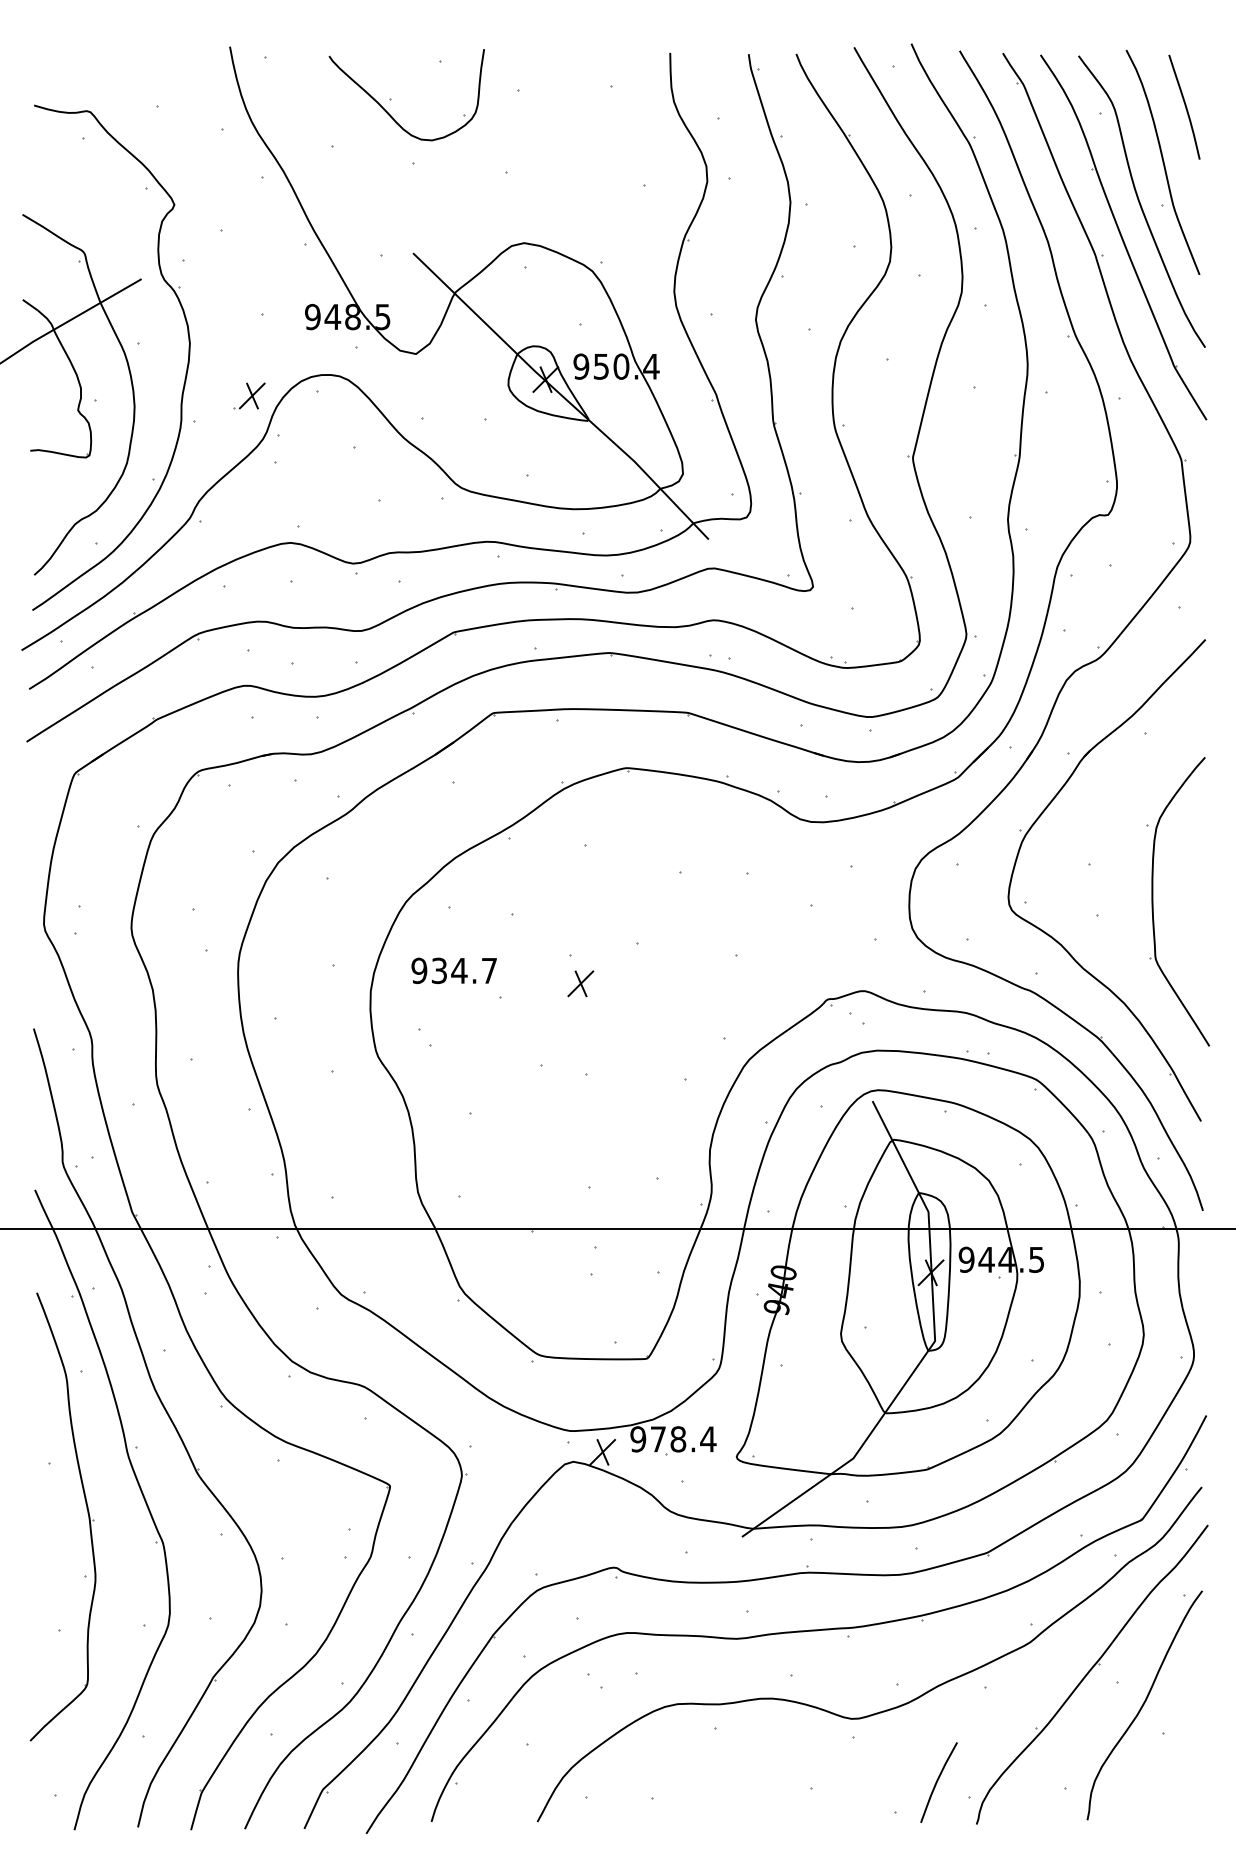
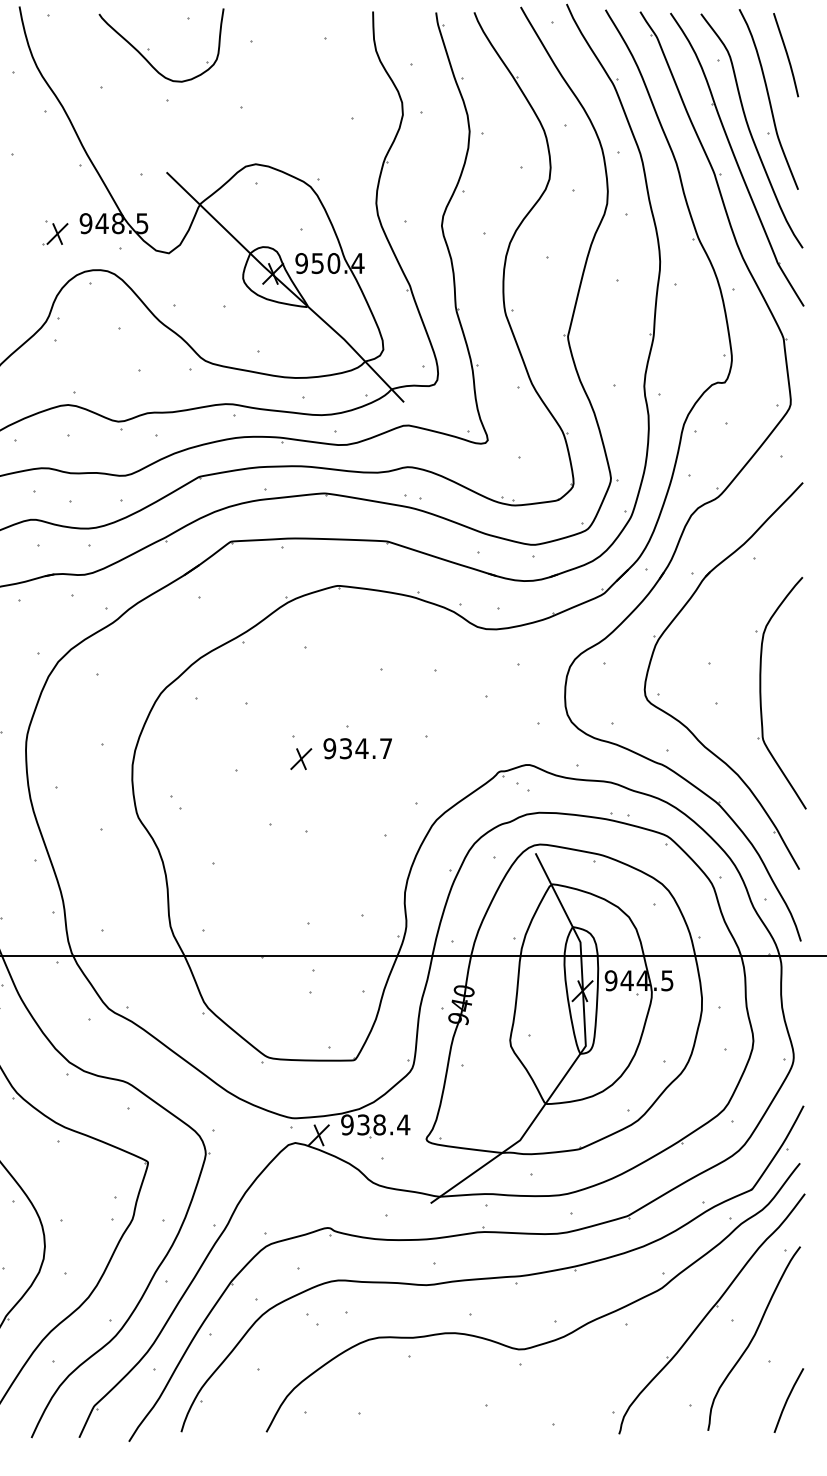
part: (249, 395) -> (55, 233), moved
text: (453, 970) -> (357, 748), moved
text: (657, 1439) -> (362, 1125), 978.4 -> 938.4
curve: (937, 1782) -> (787, 1400), moved

